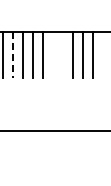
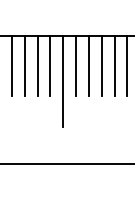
line: (62, 54) -> (75, 65), added
line: (102, 54) -> (127, 65), added
line: (13, 55) -> (12, 66), dashed -> solid
line: (52, 67) -> (62, 82), added

